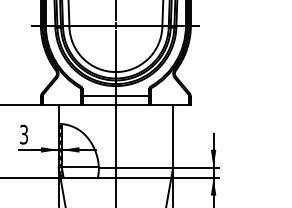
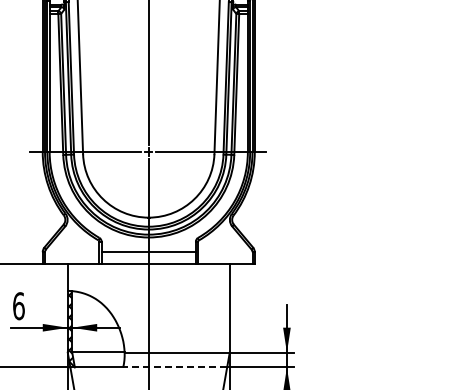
text: (23, 134) -> (18, 306), 3 -> 6
line: (134, 178) -> (175, 367), solid -> dashed

